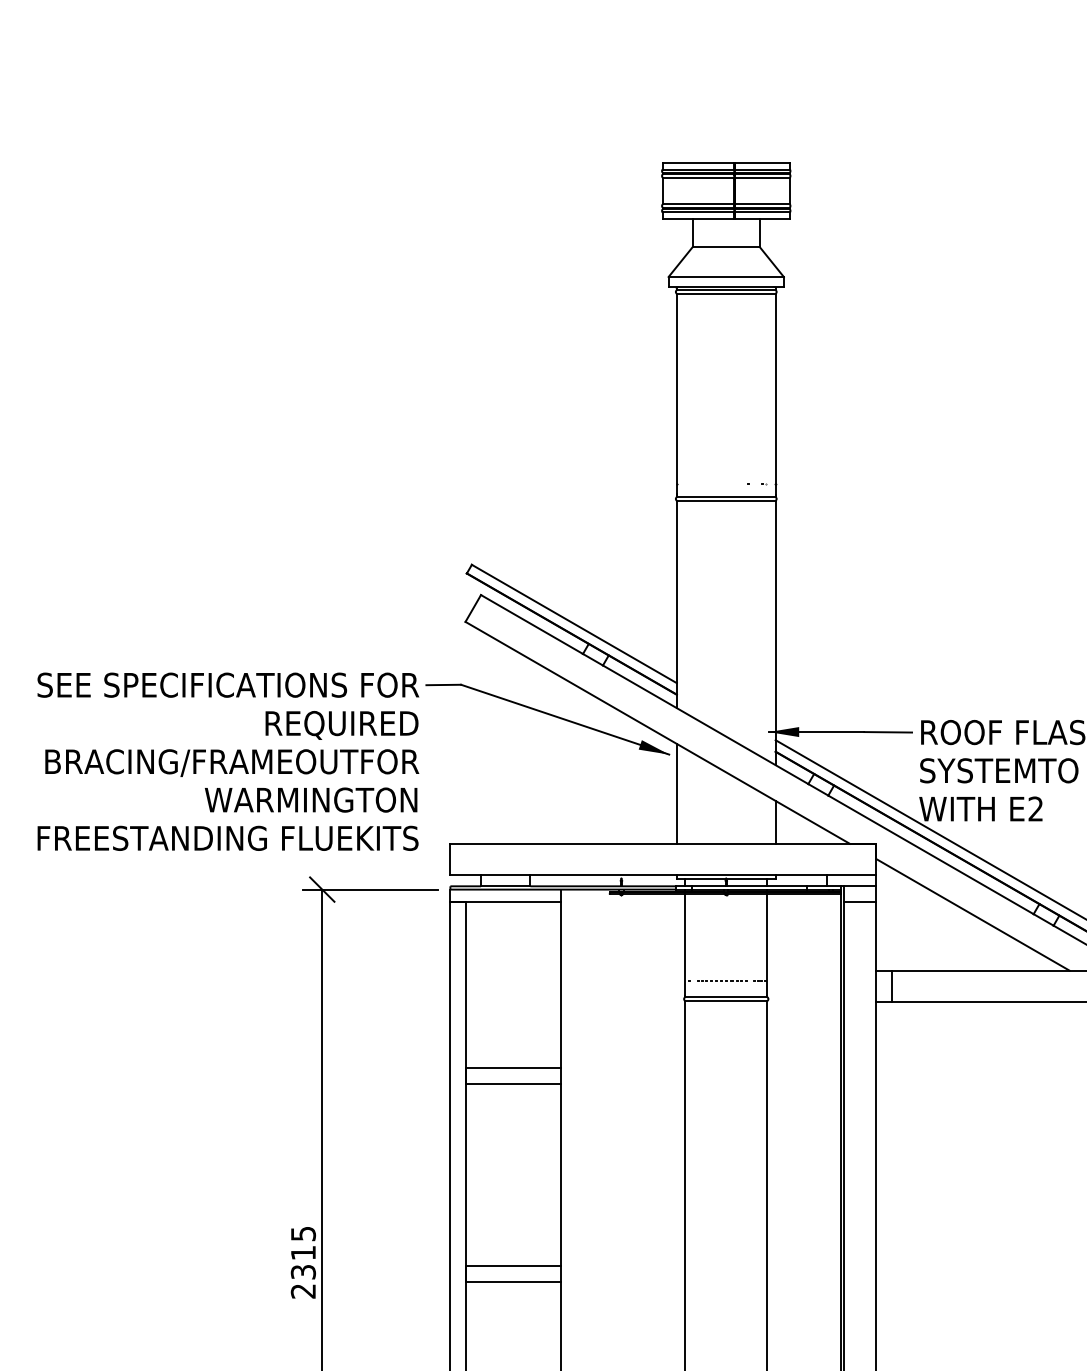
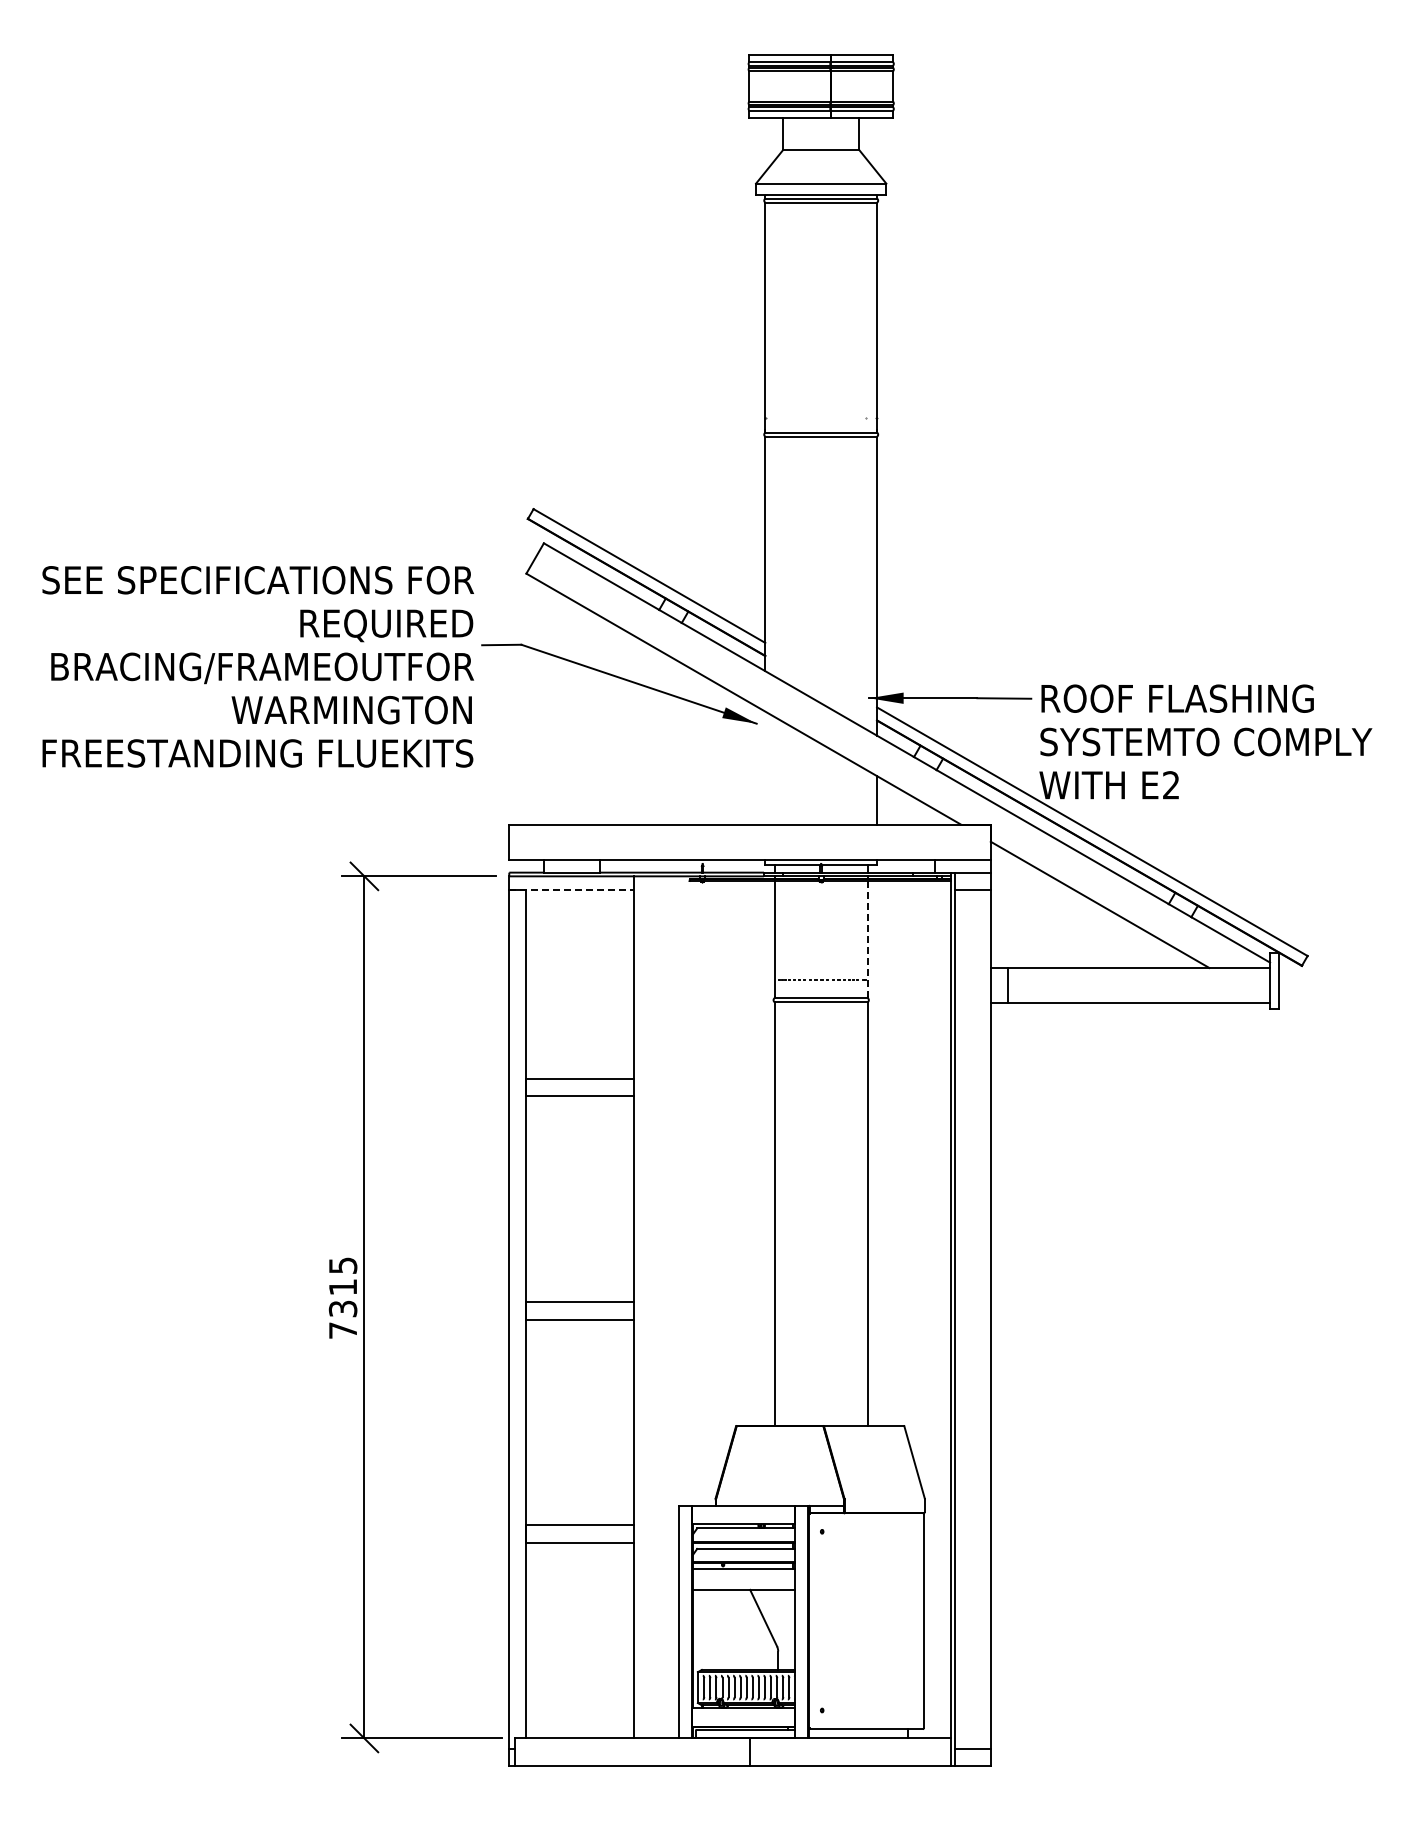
text: (227, 761) -> (257, 666), moved
line: (676, 793) -> (765, 767), removed
line: (505, 902) -> (571, 890), solid -> dashed
line: (767, 945) -> (867, 939), solid -> dashed
text: (302, 1291) -> (342, 1330), 2315 -> 7315

